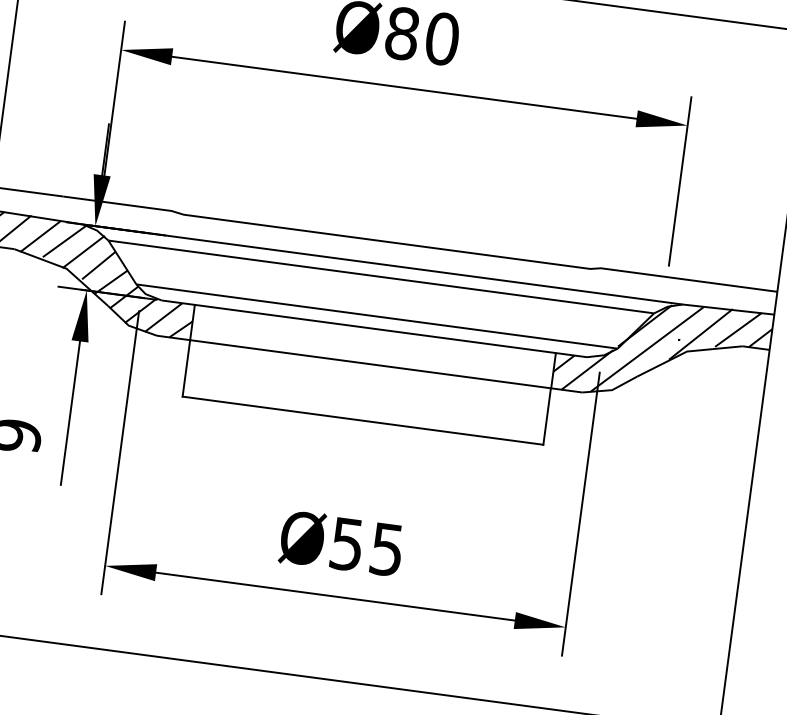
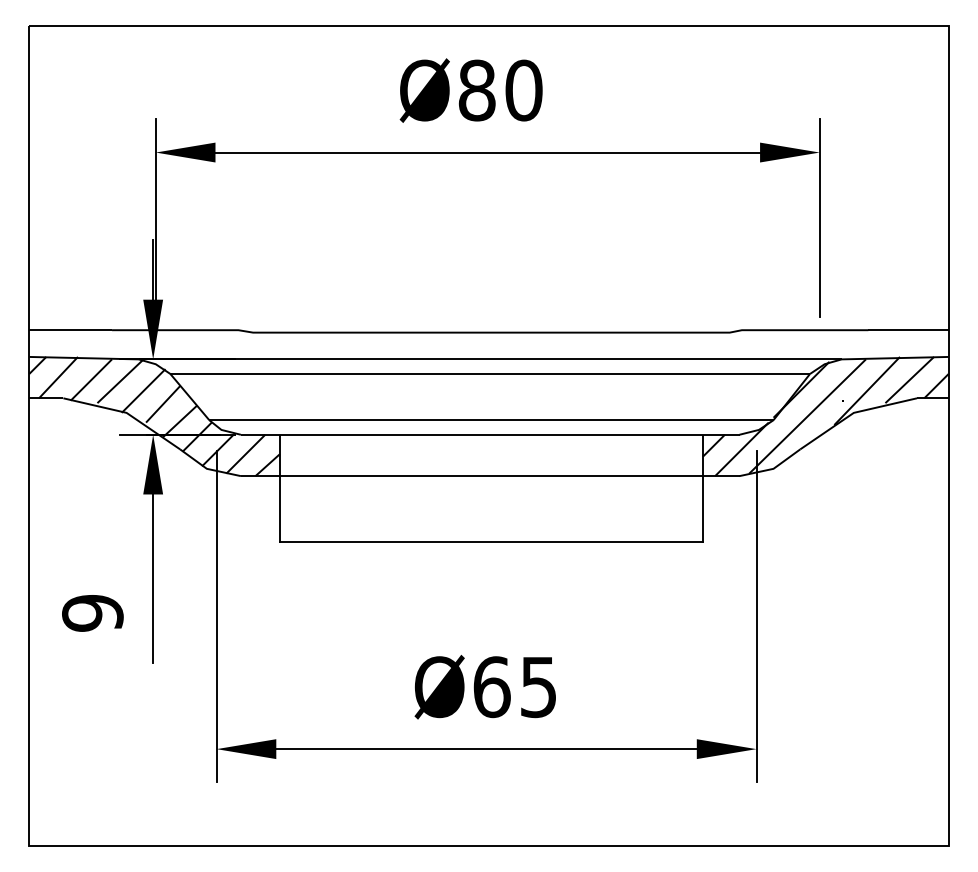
text: (346, 544) -> (491, 687), Ø55 -> Ø65

